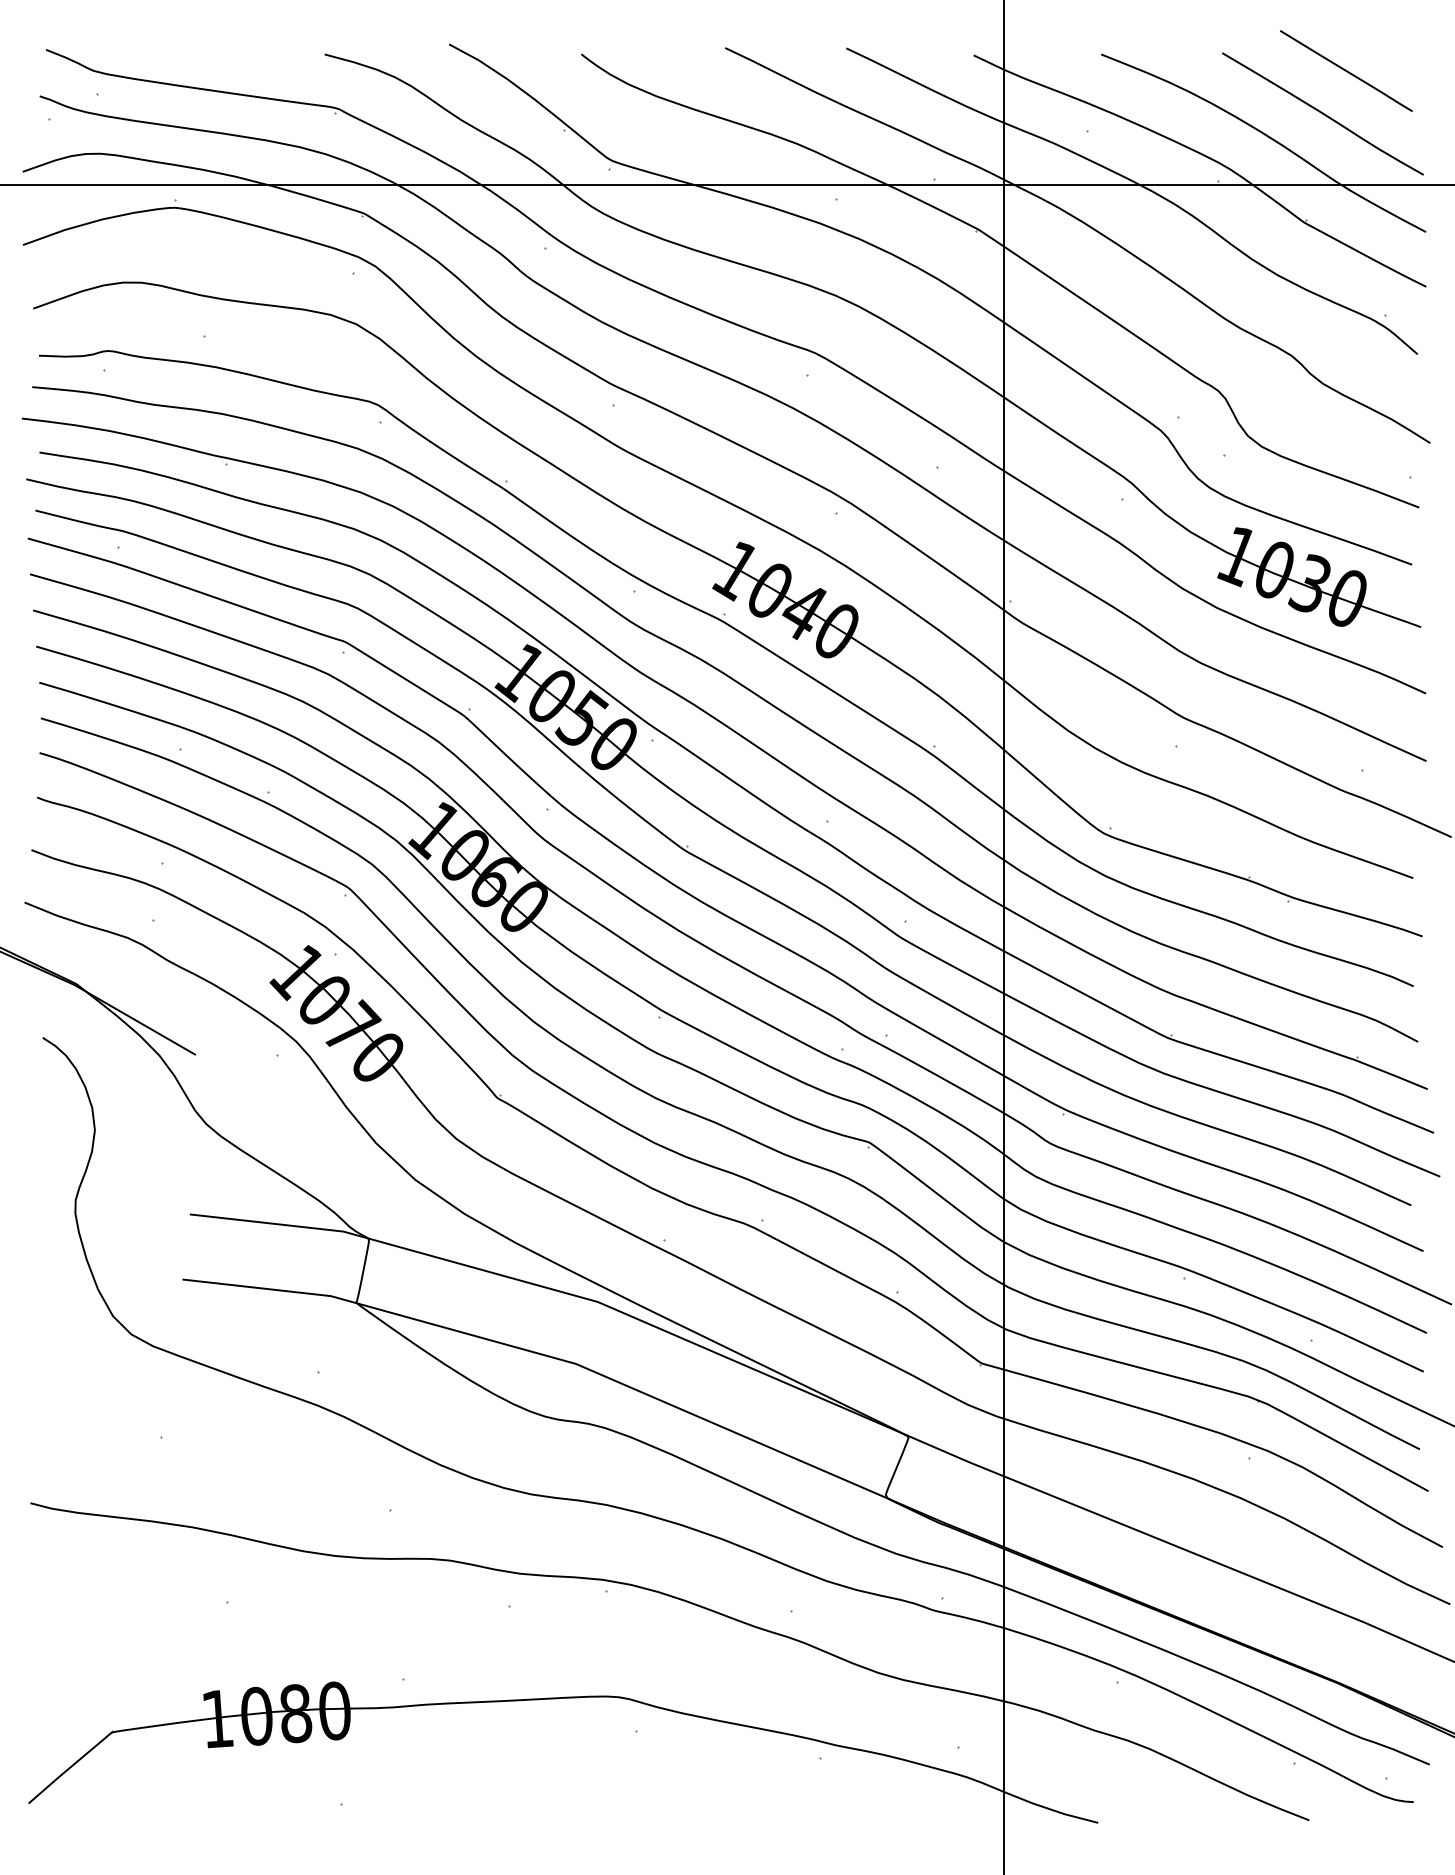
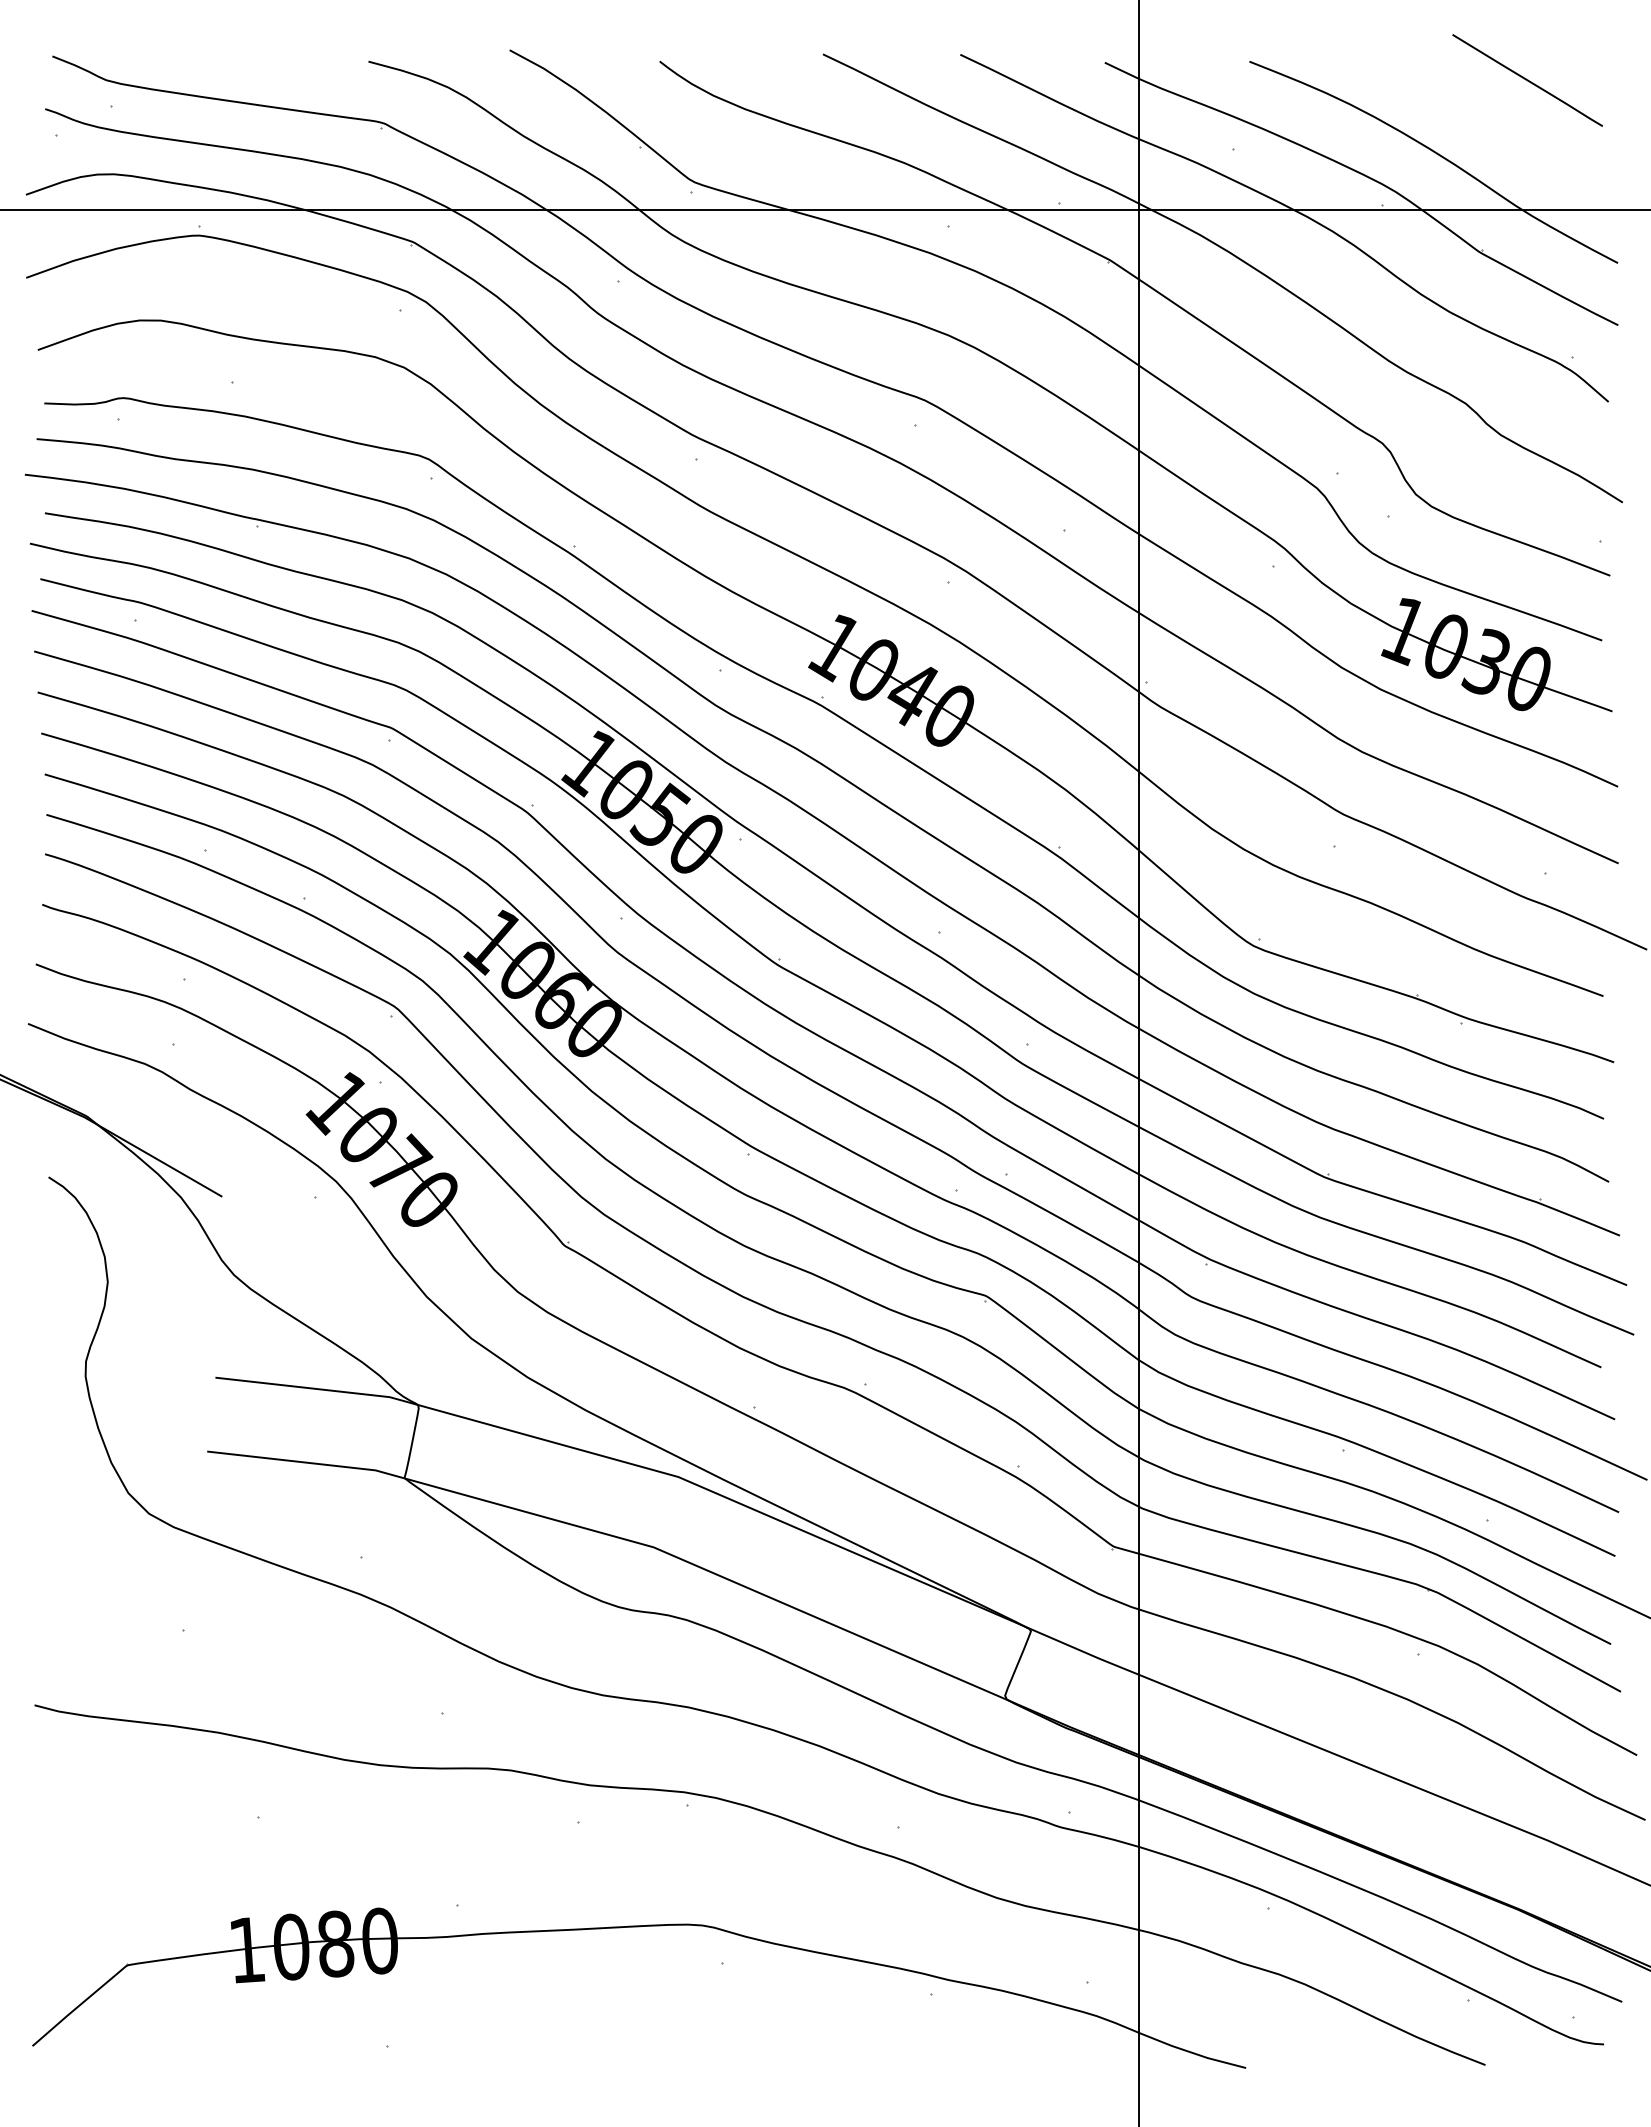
curve: (1322, 113) -> (1500, 128), removed

